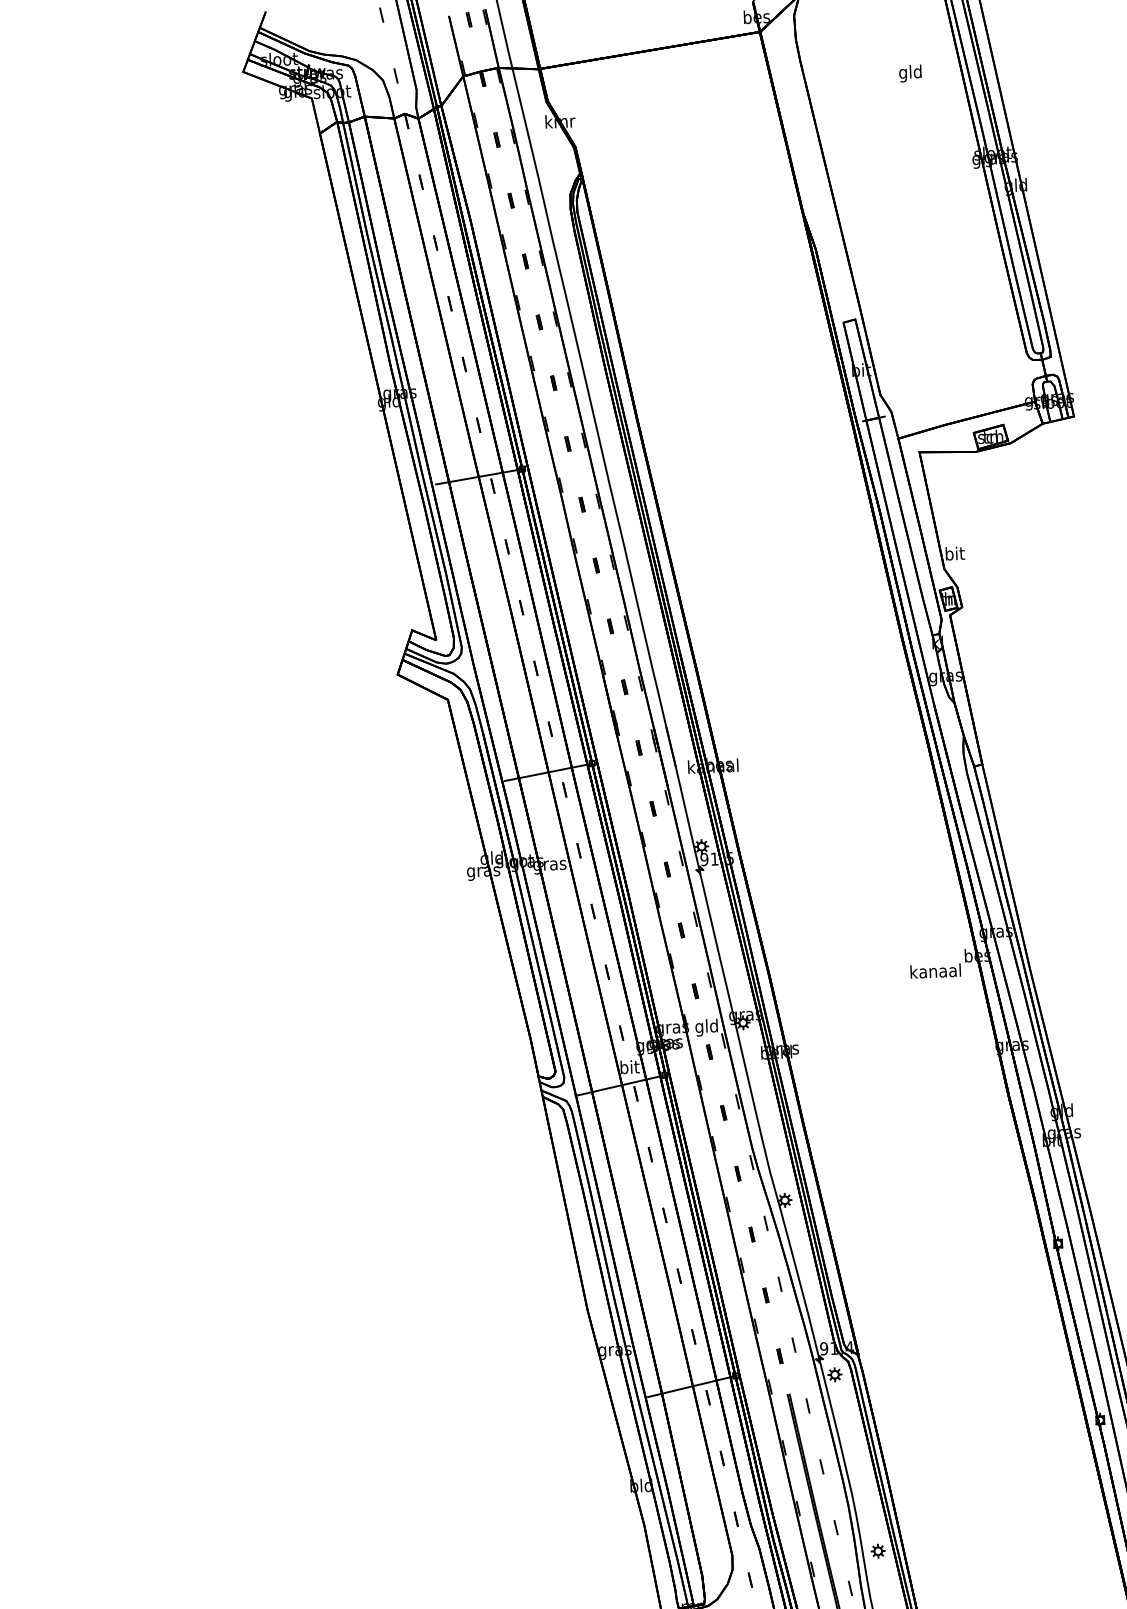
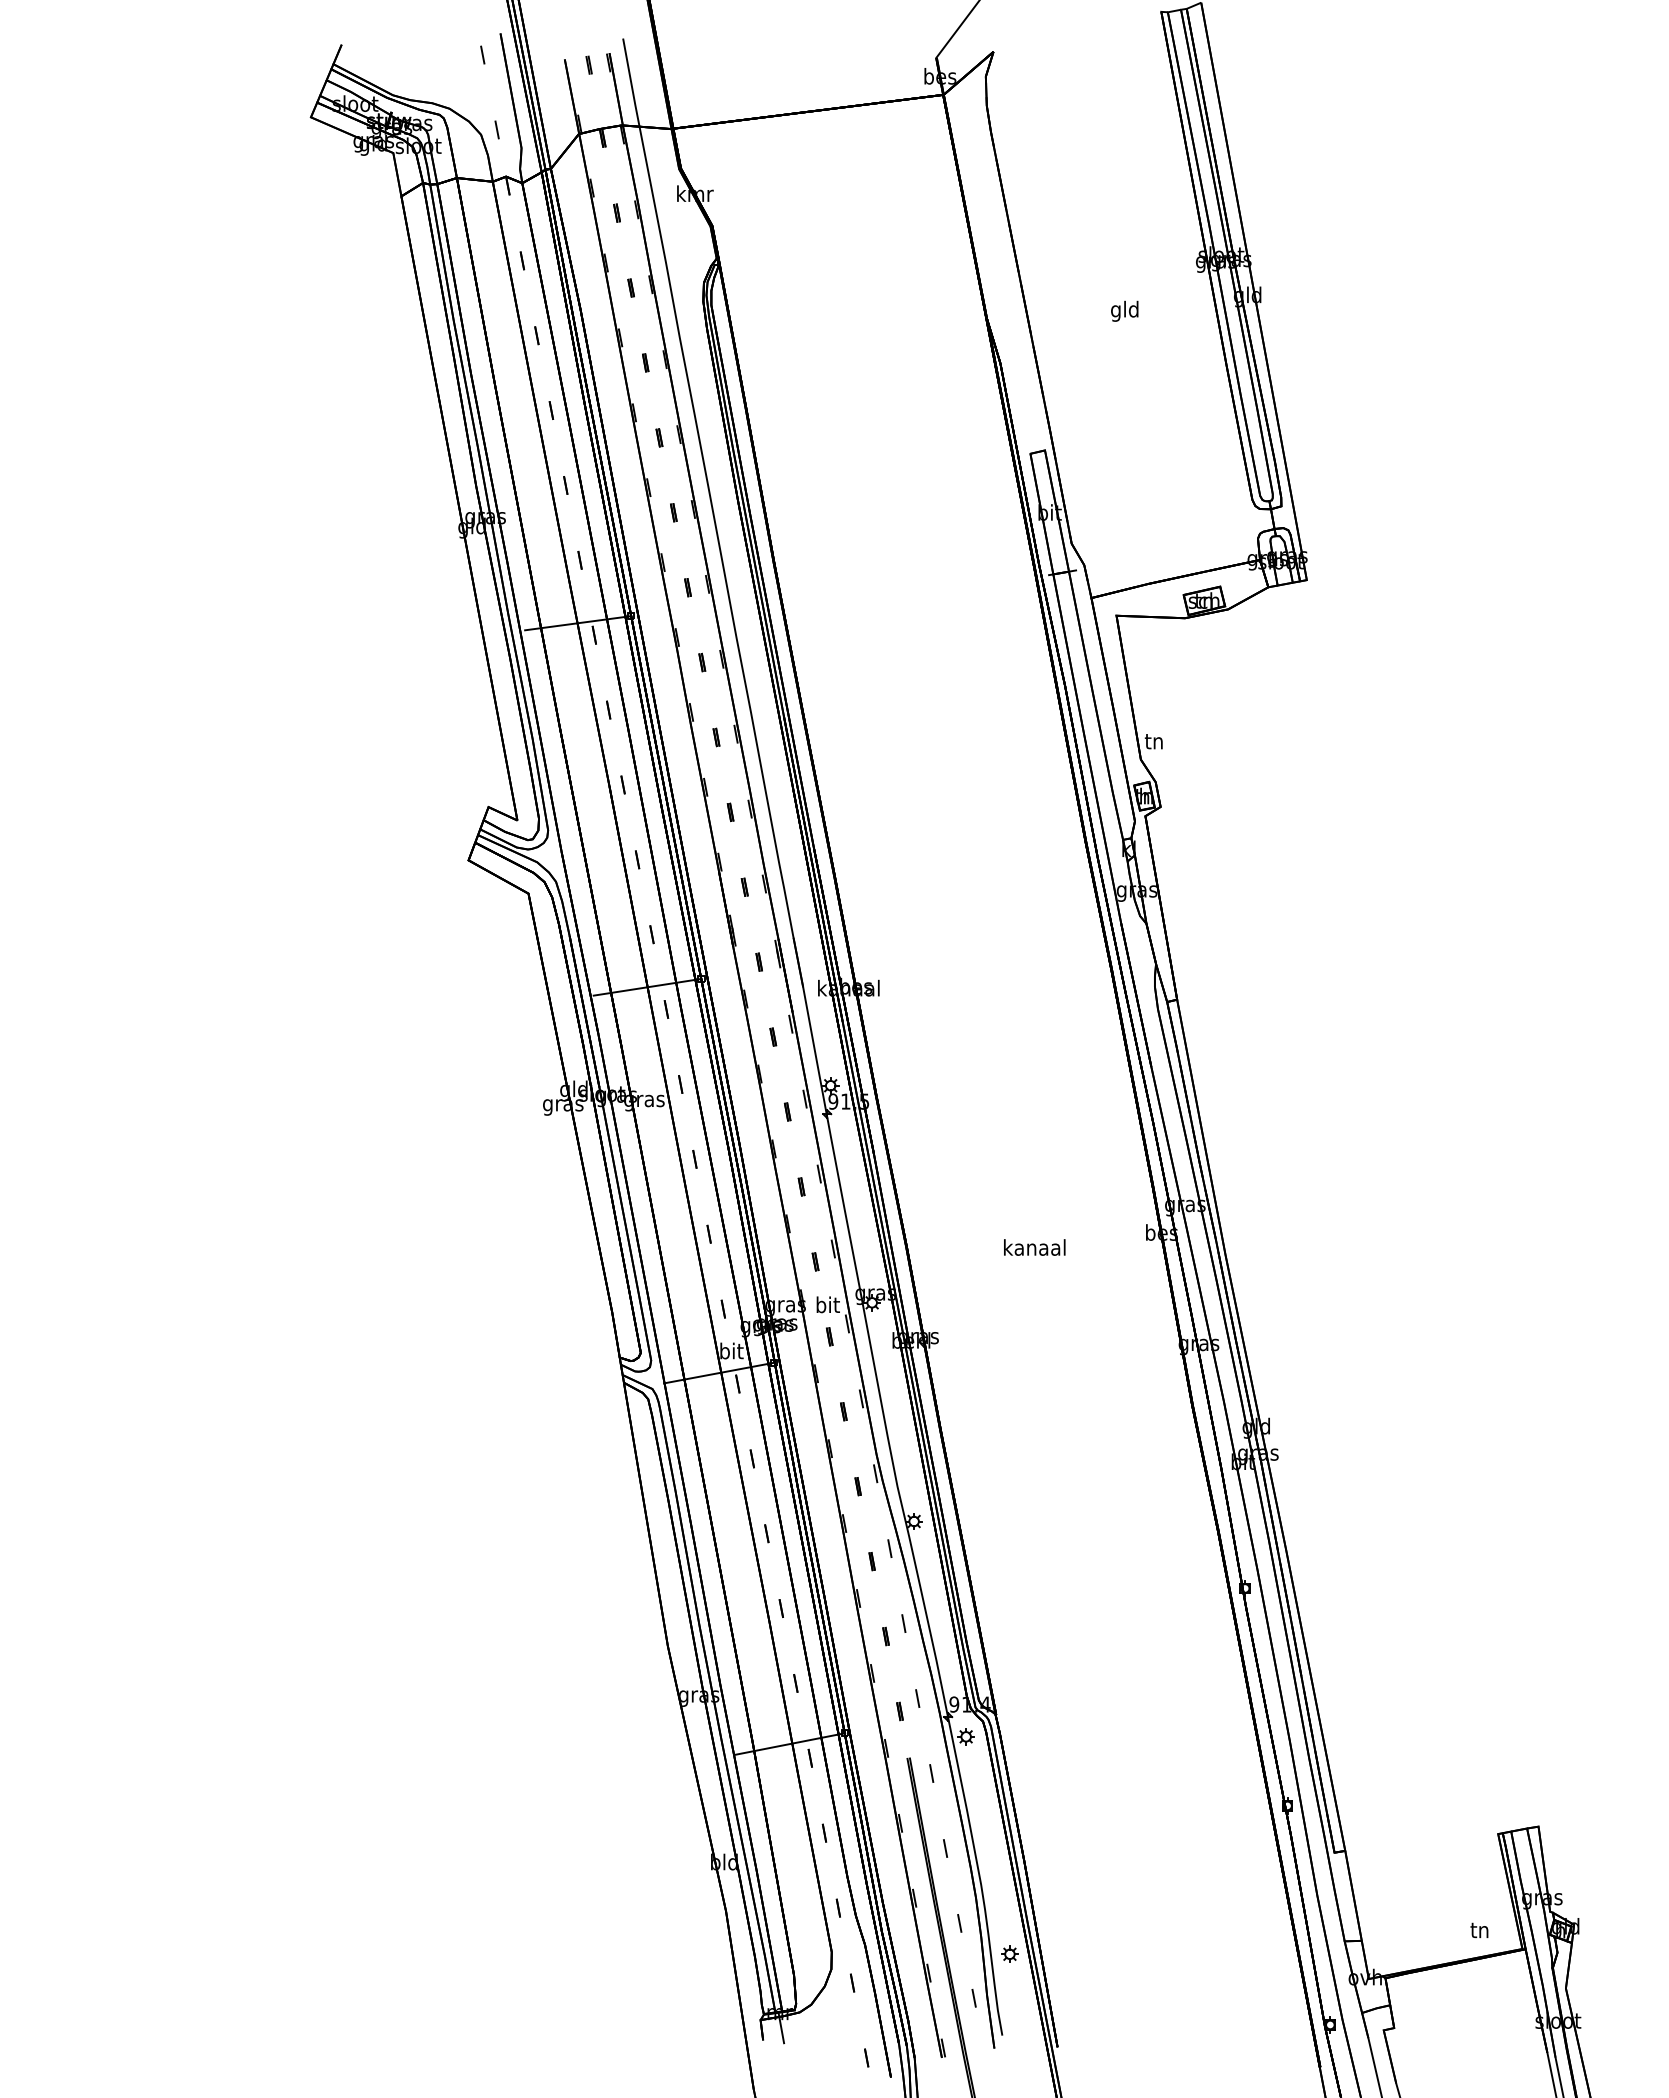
text: (910, 72) -> (1124, 310), moved
text: (954, 553) -> (1154, 740), bit -> tn
text: (935, 971) -> (1034, 1247), moved
text: (706, 1027) -> (827, 1306), gld -> bit

